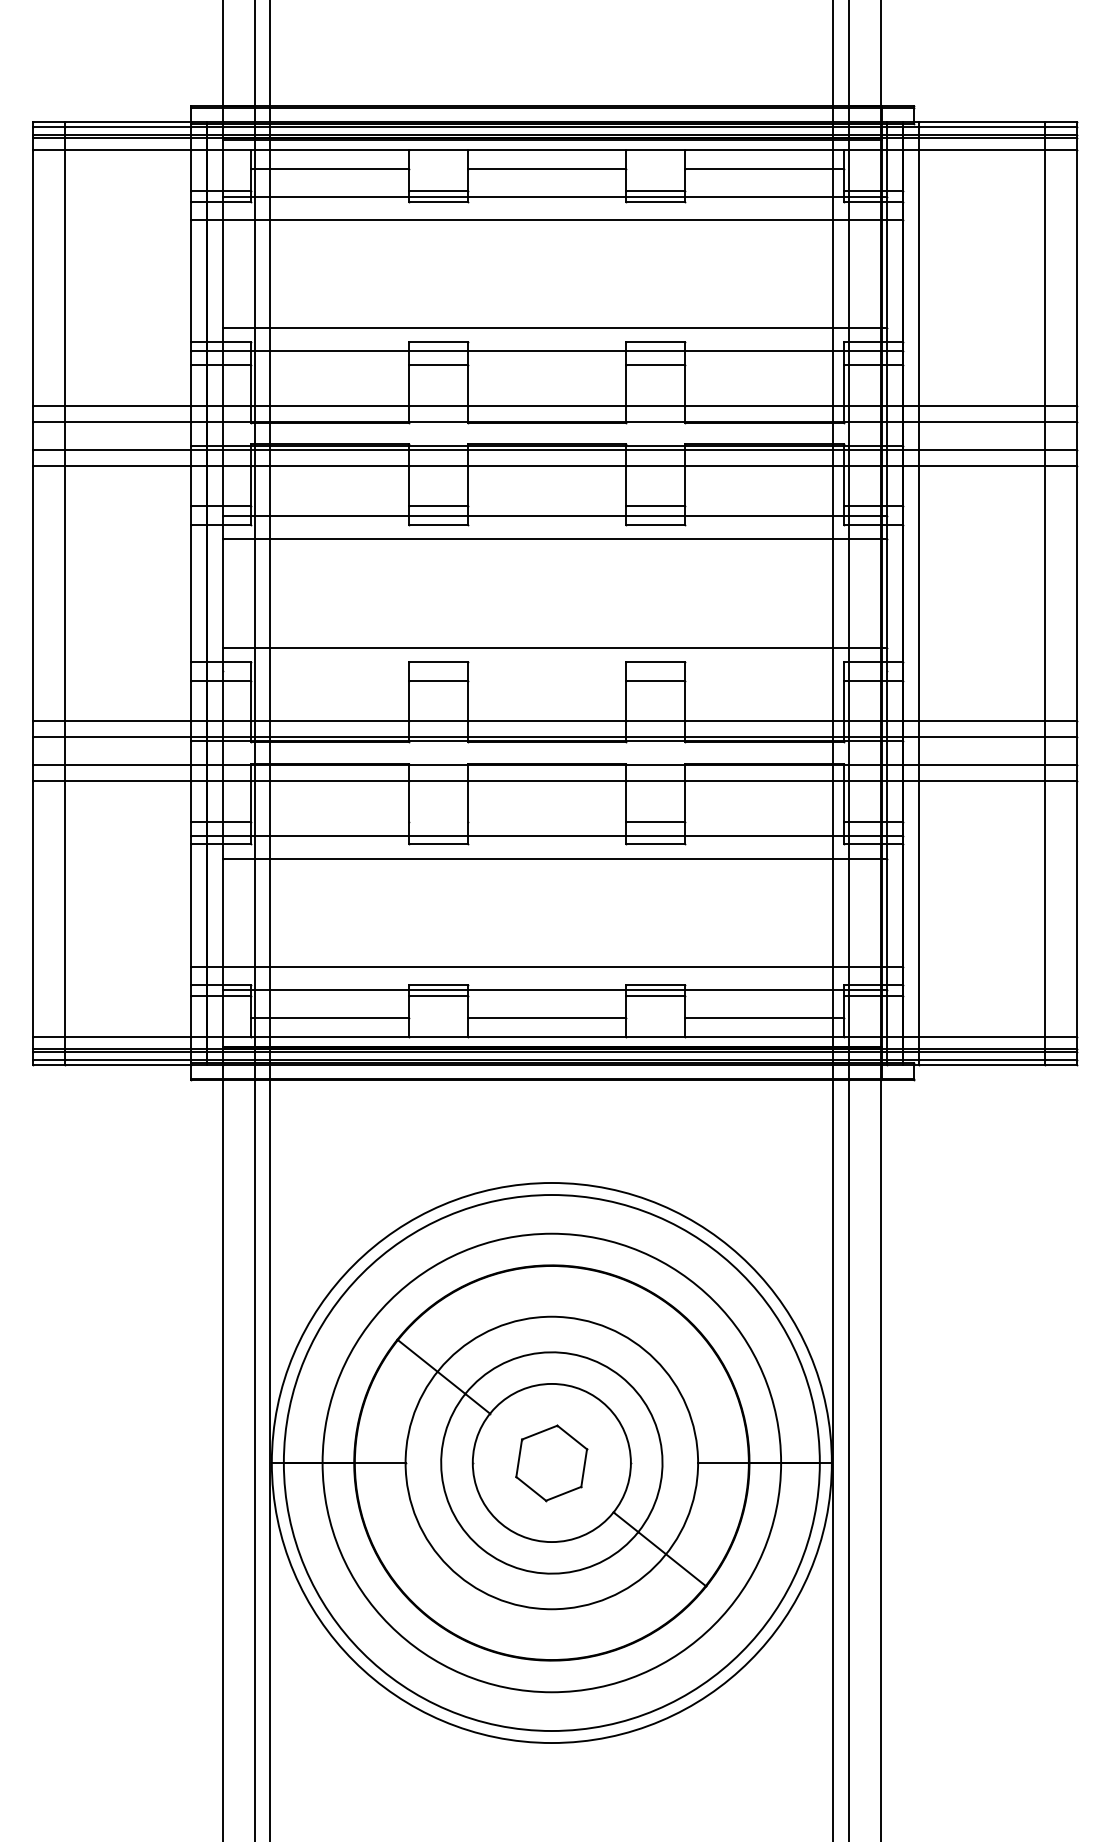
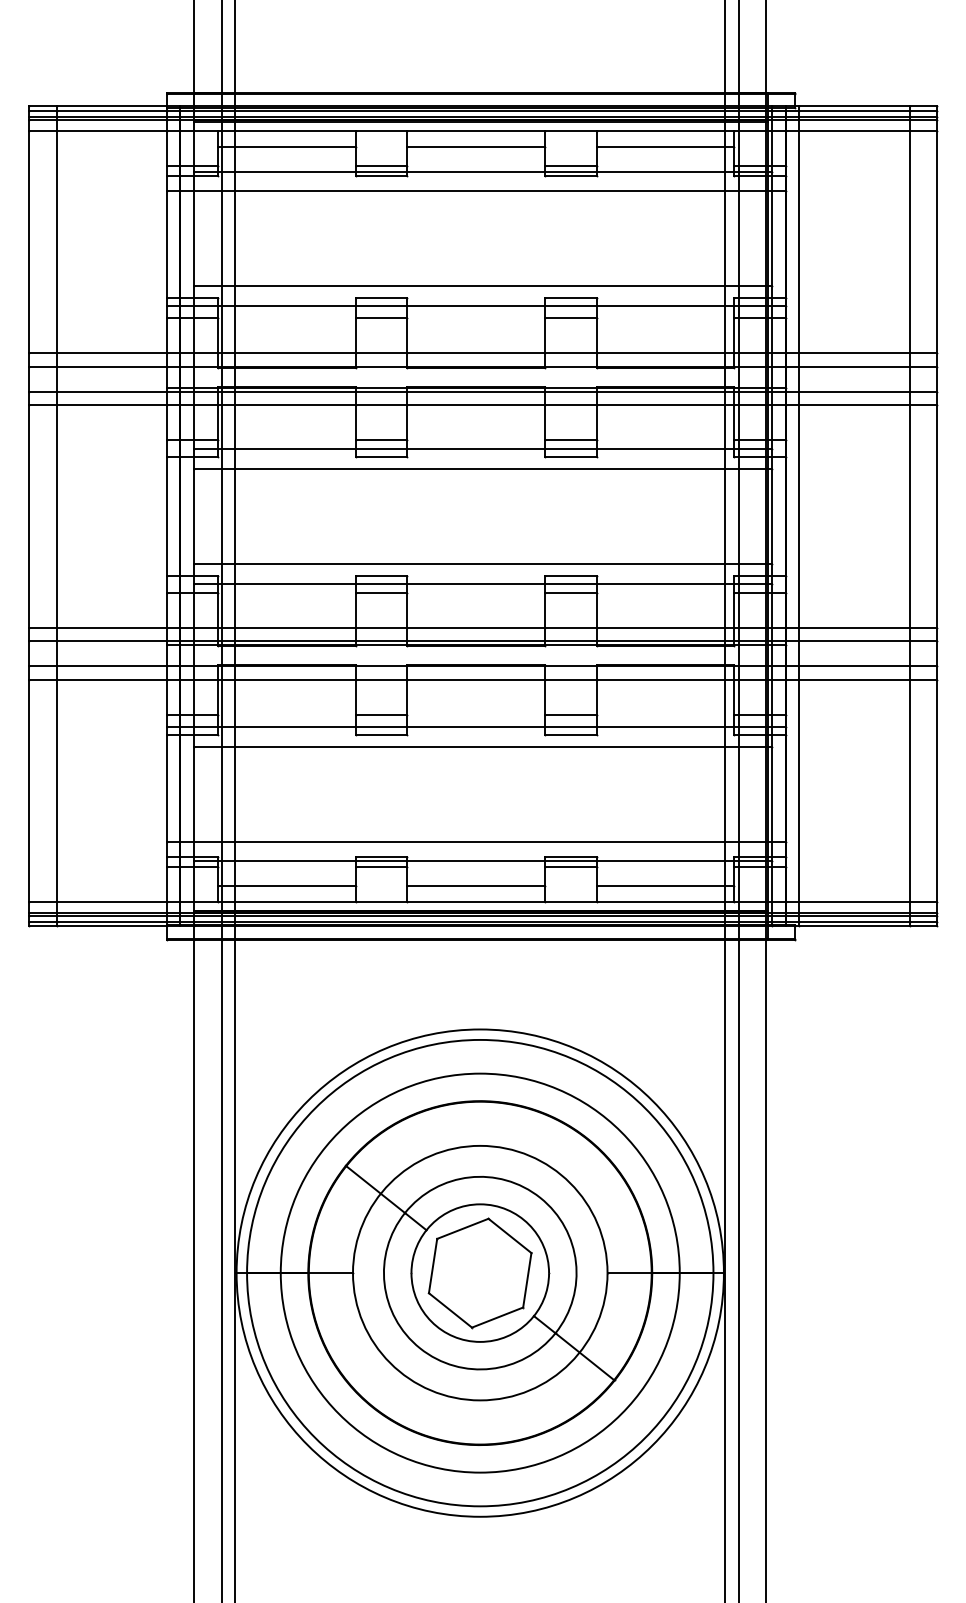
line: (554, 670) -> (482, 583), added
line: (438, 821) -> (381, 714), added
part: (550, 1463) -> (479, 1273), size x1.67

